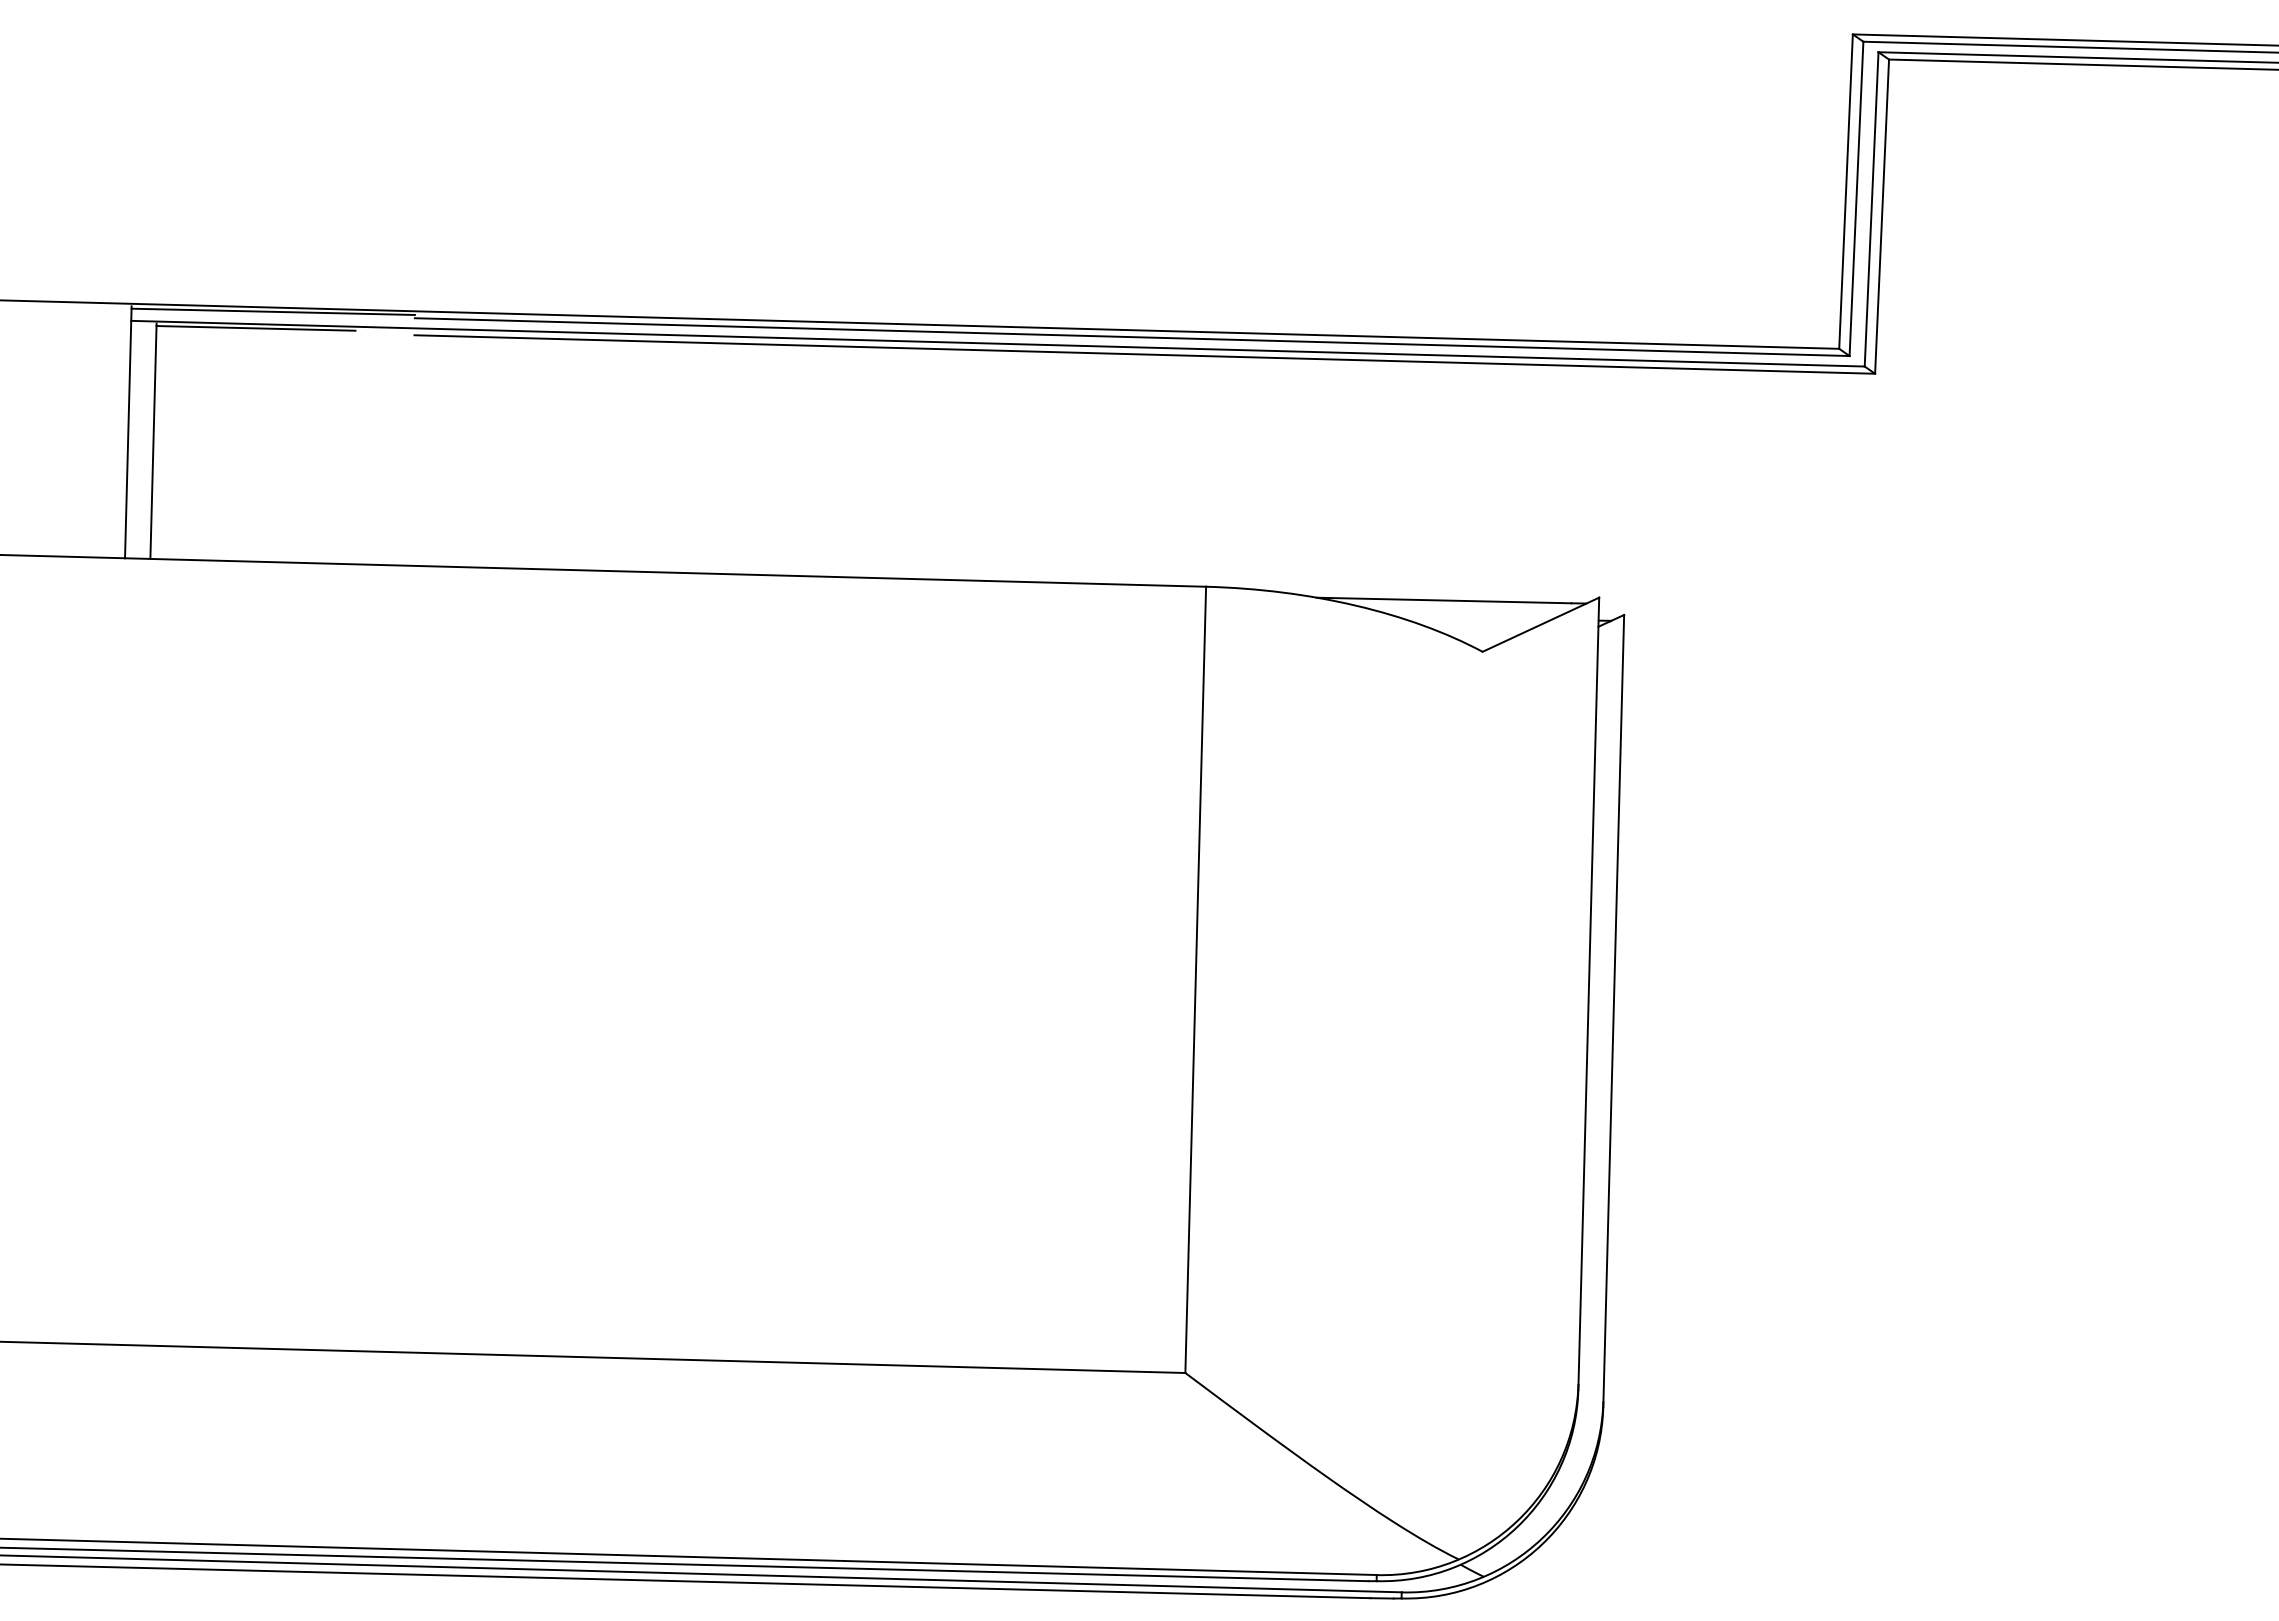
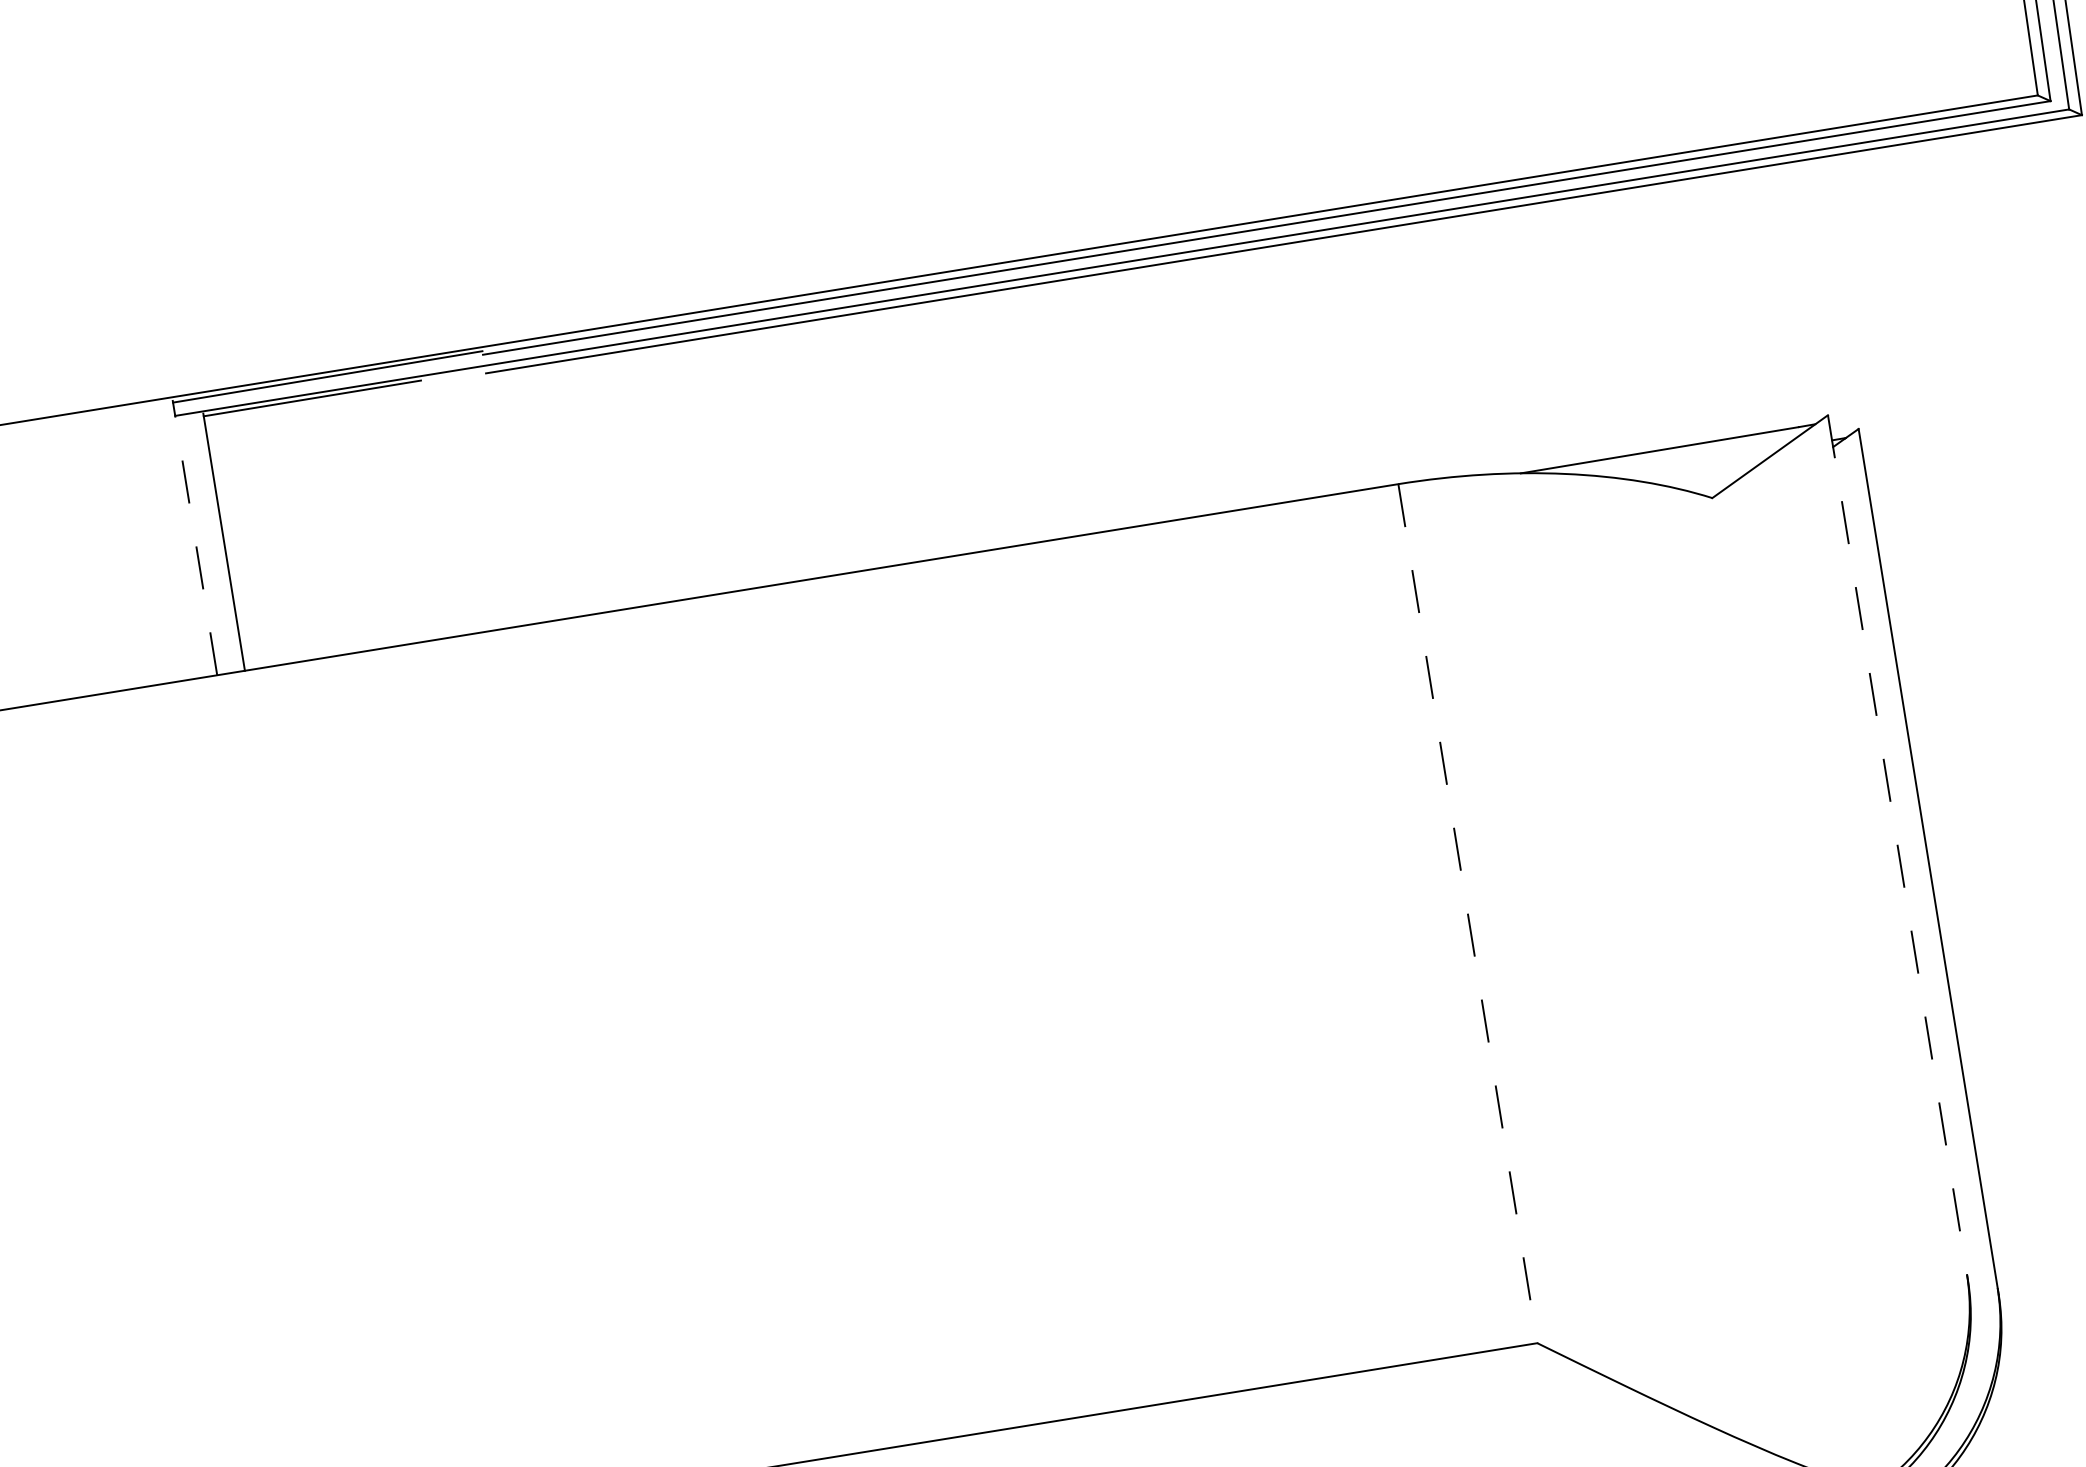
line: (128, 431) -> (194, 536), solid -> dashed
line: (1195, 980) -> (1467, 914), solid -> dashed
line: (1588, 994) -> (1897, 848), solid -> dashed

